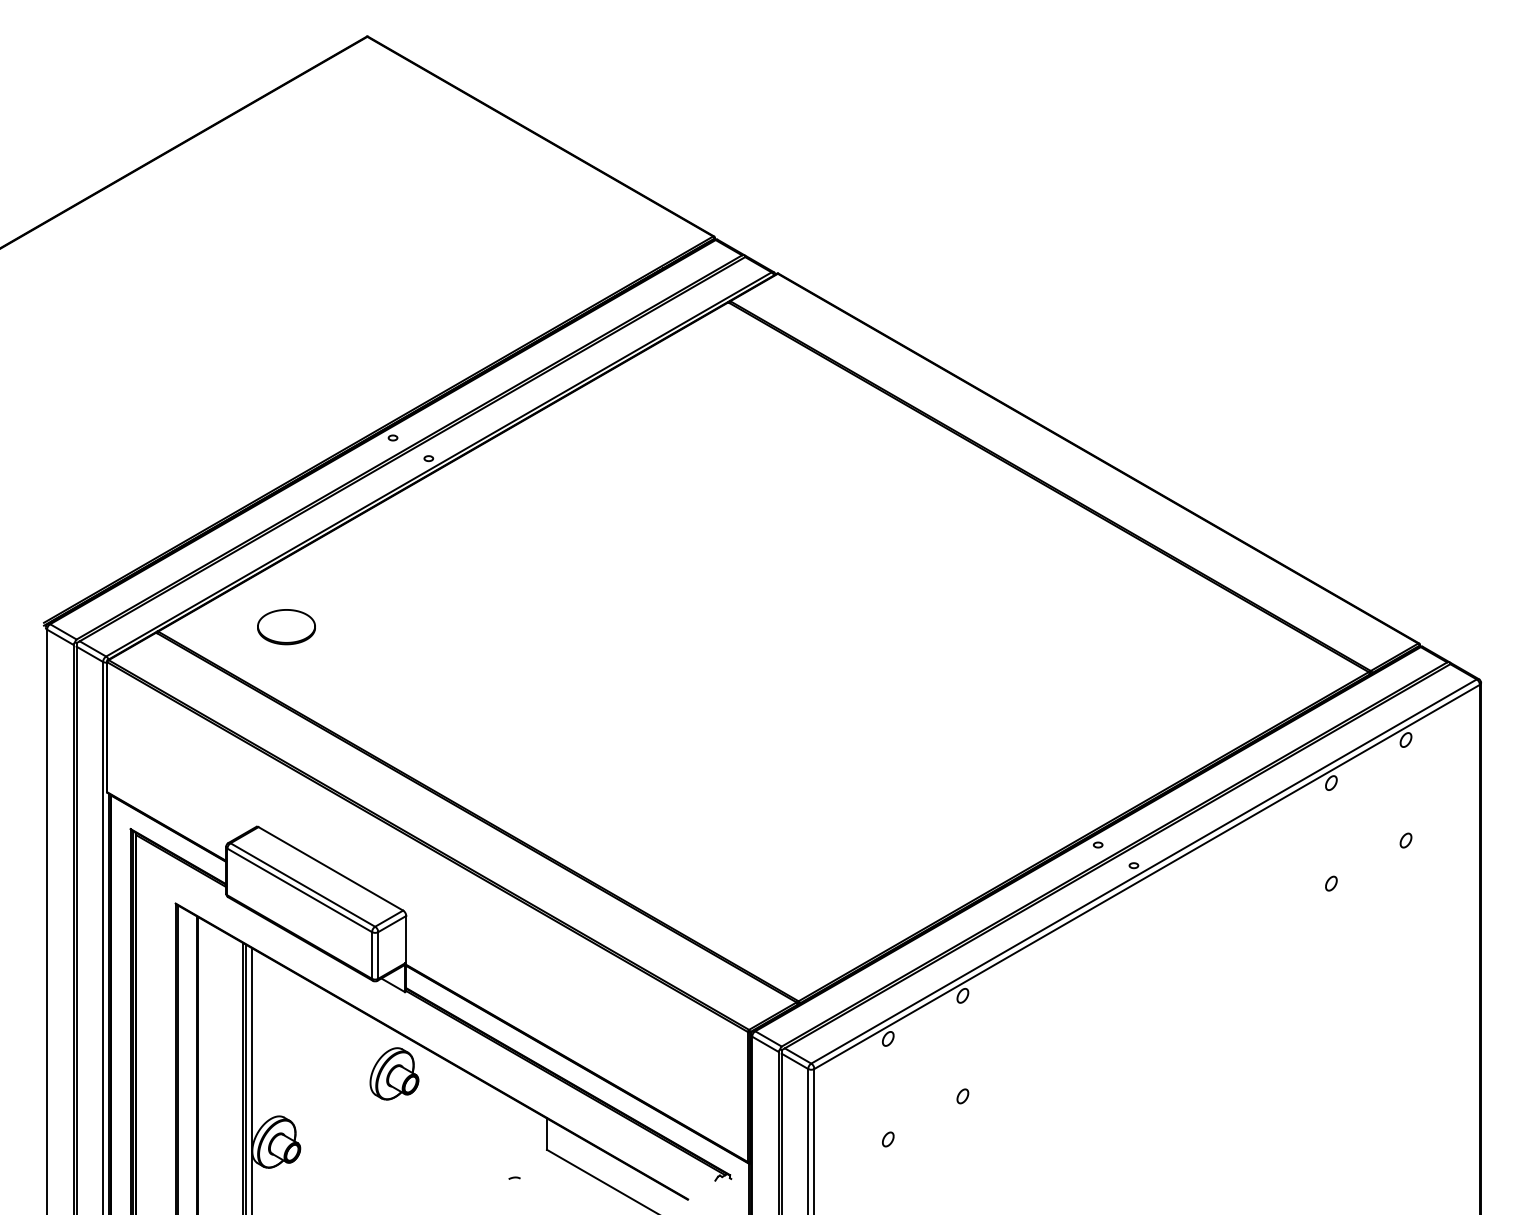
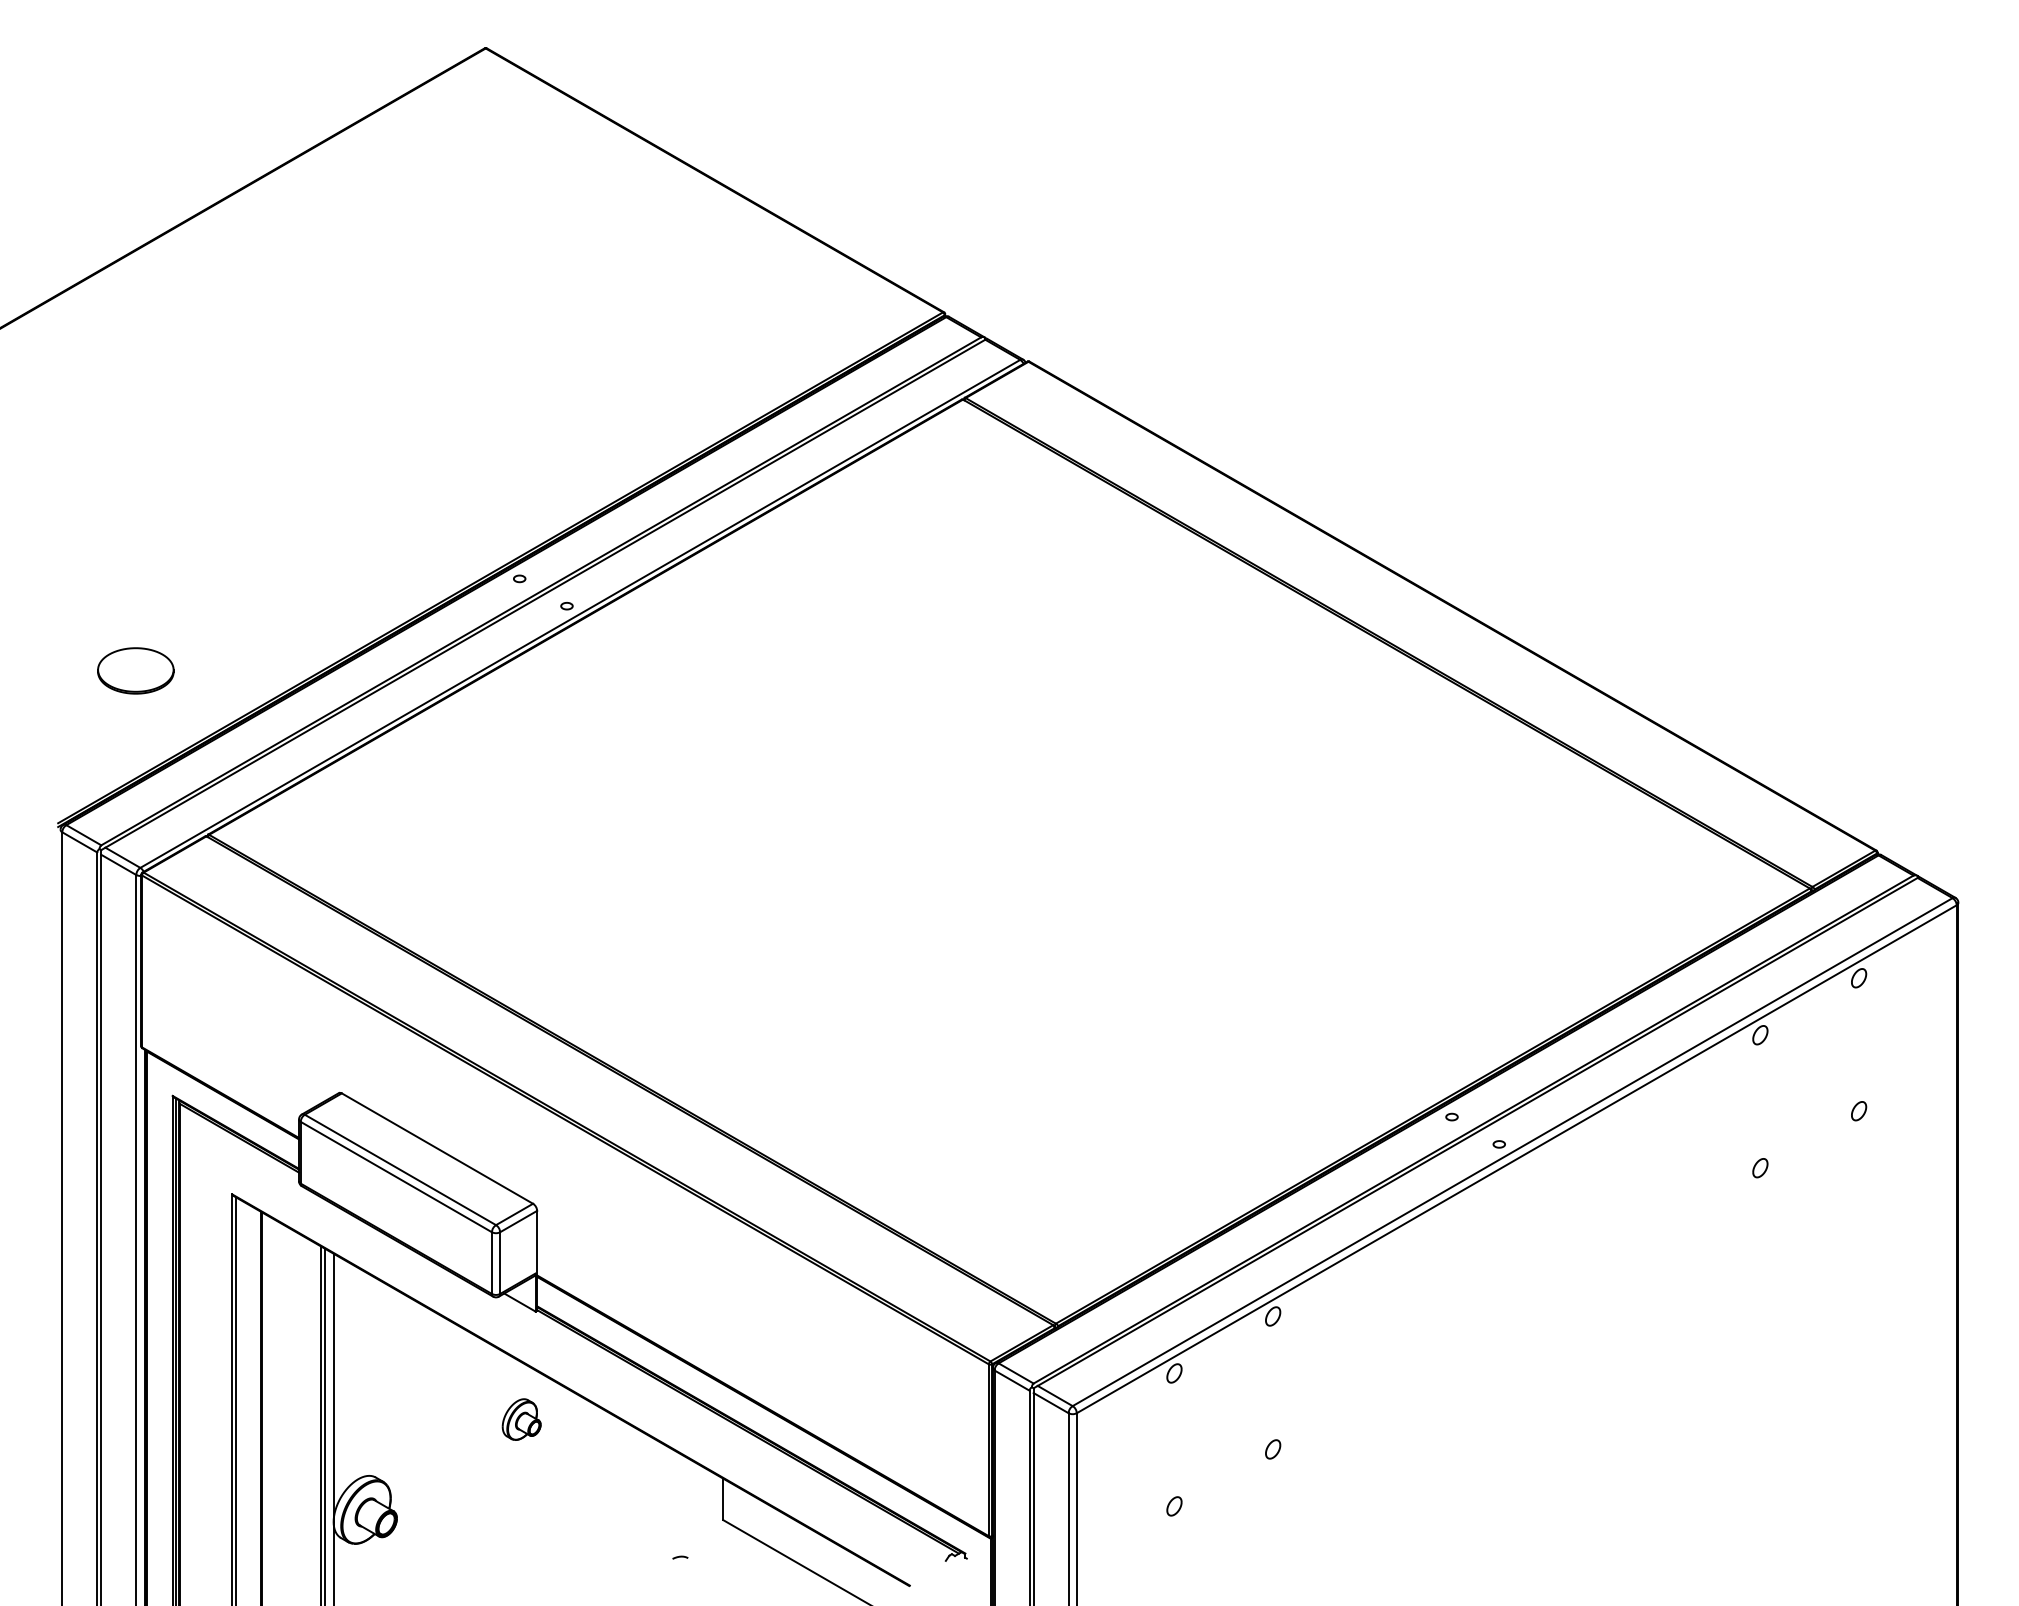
part: (286, 626) -> (135, 670), moved
part: (394, 1073) -> (521, 1419), size x0.6

